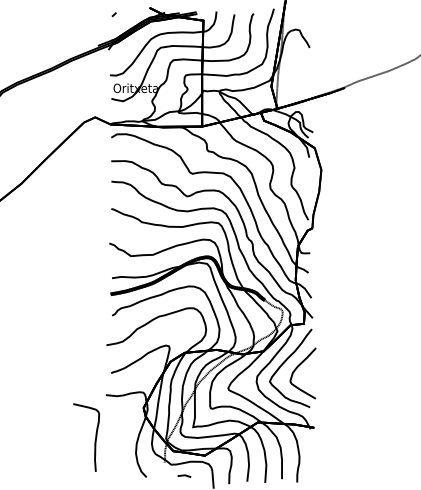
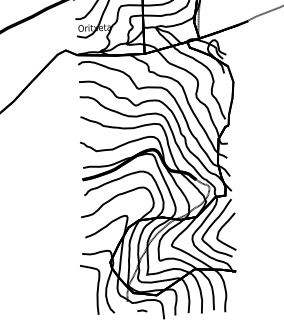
curve: (94, 440) -> (96, 291), moved

